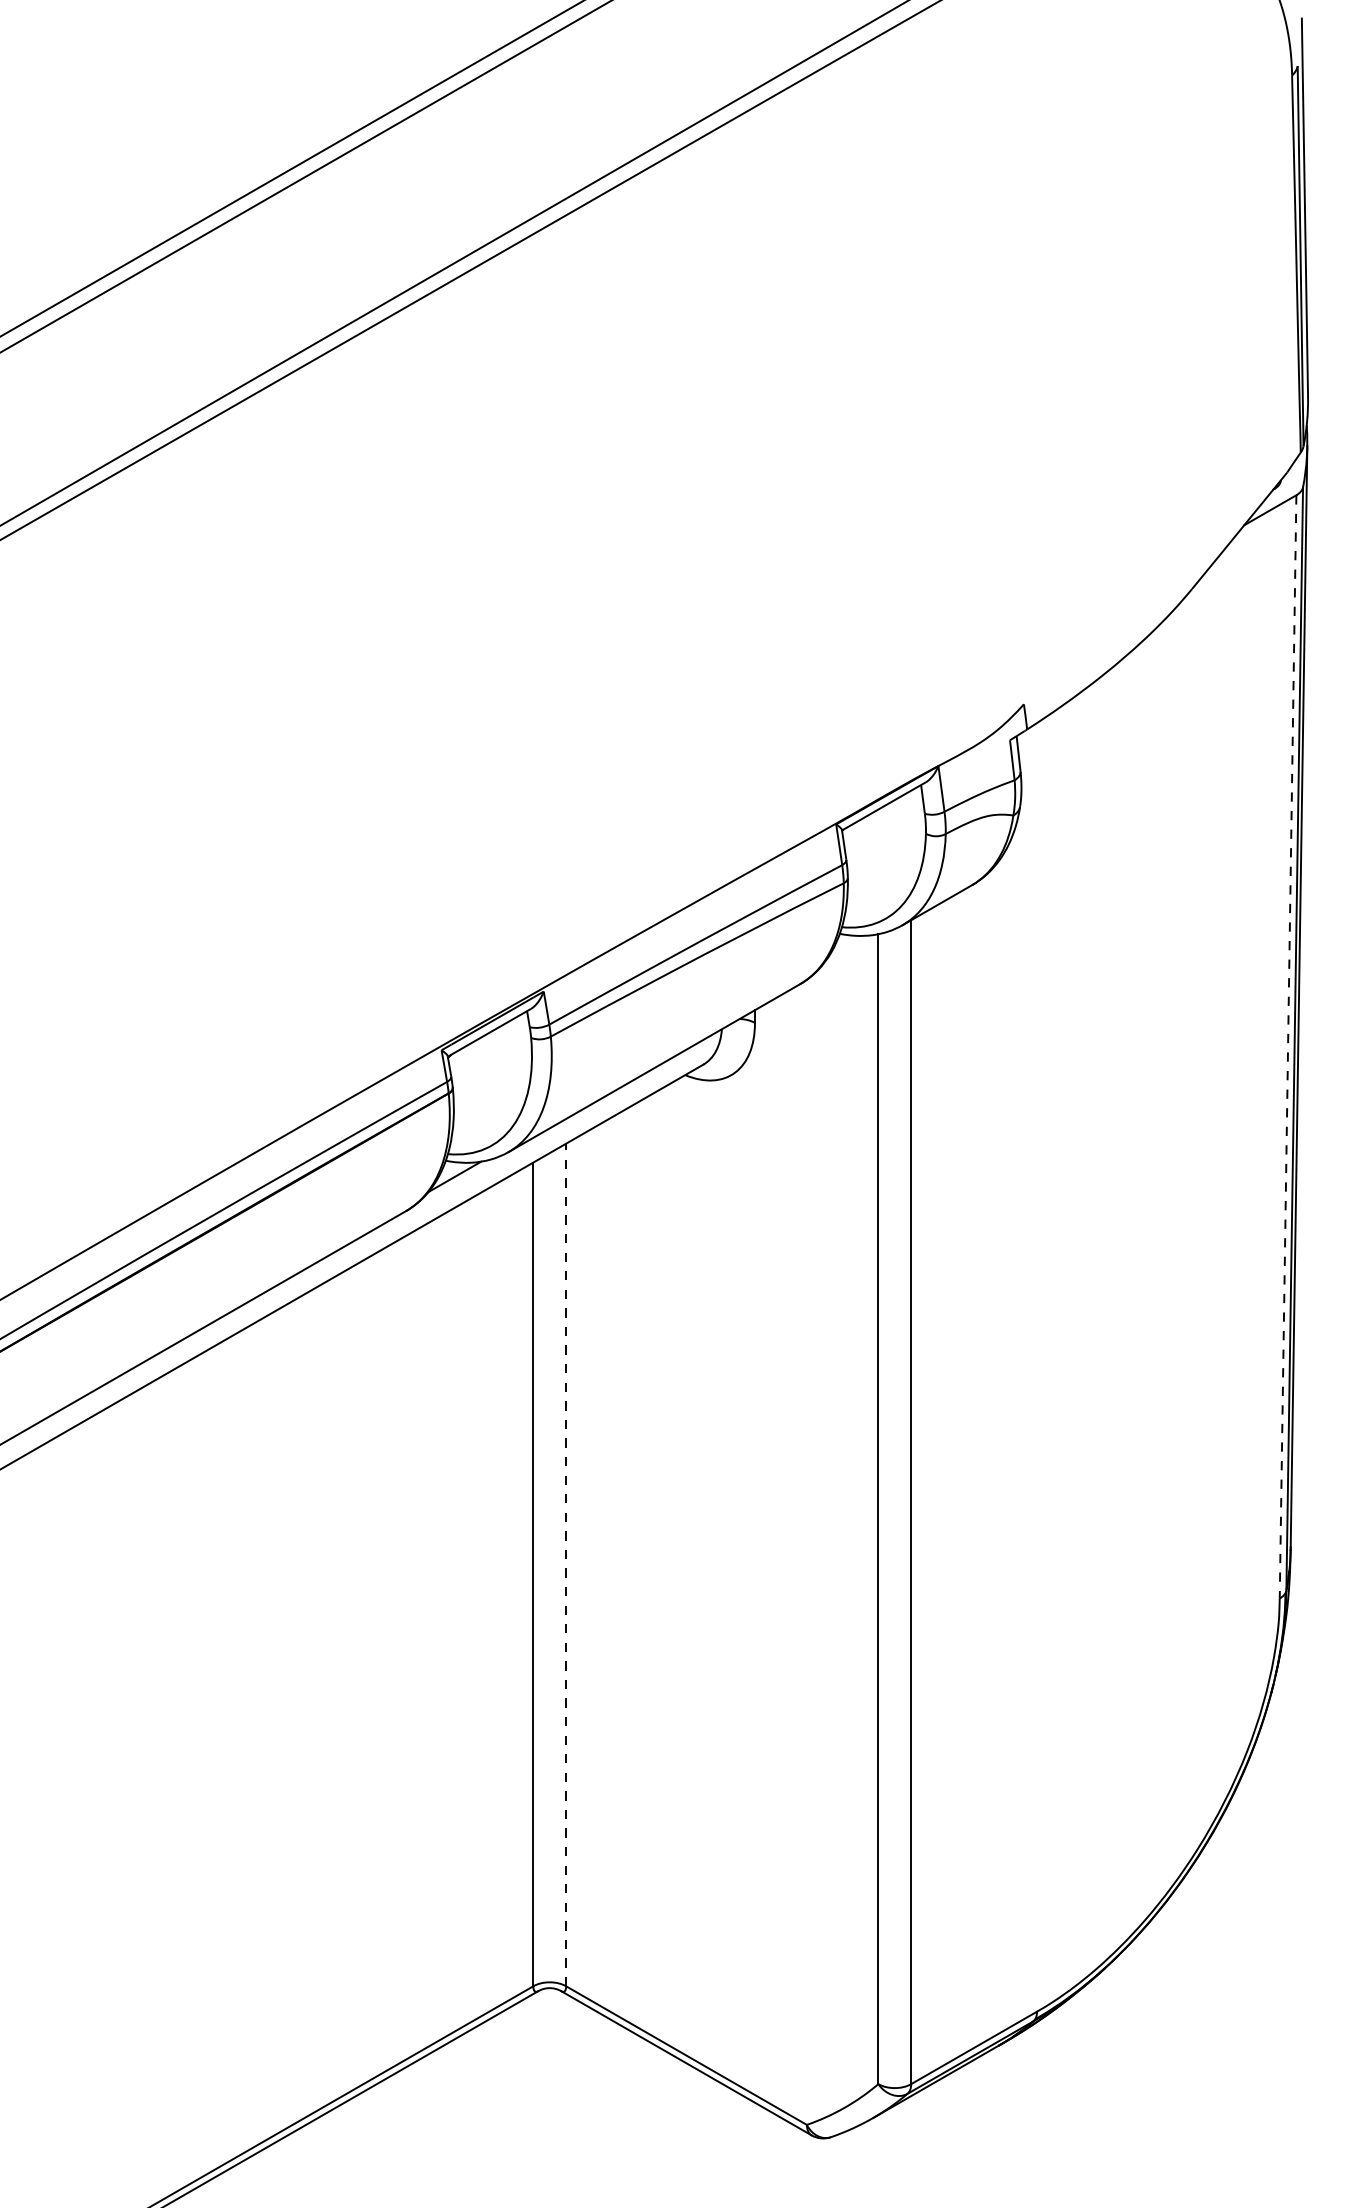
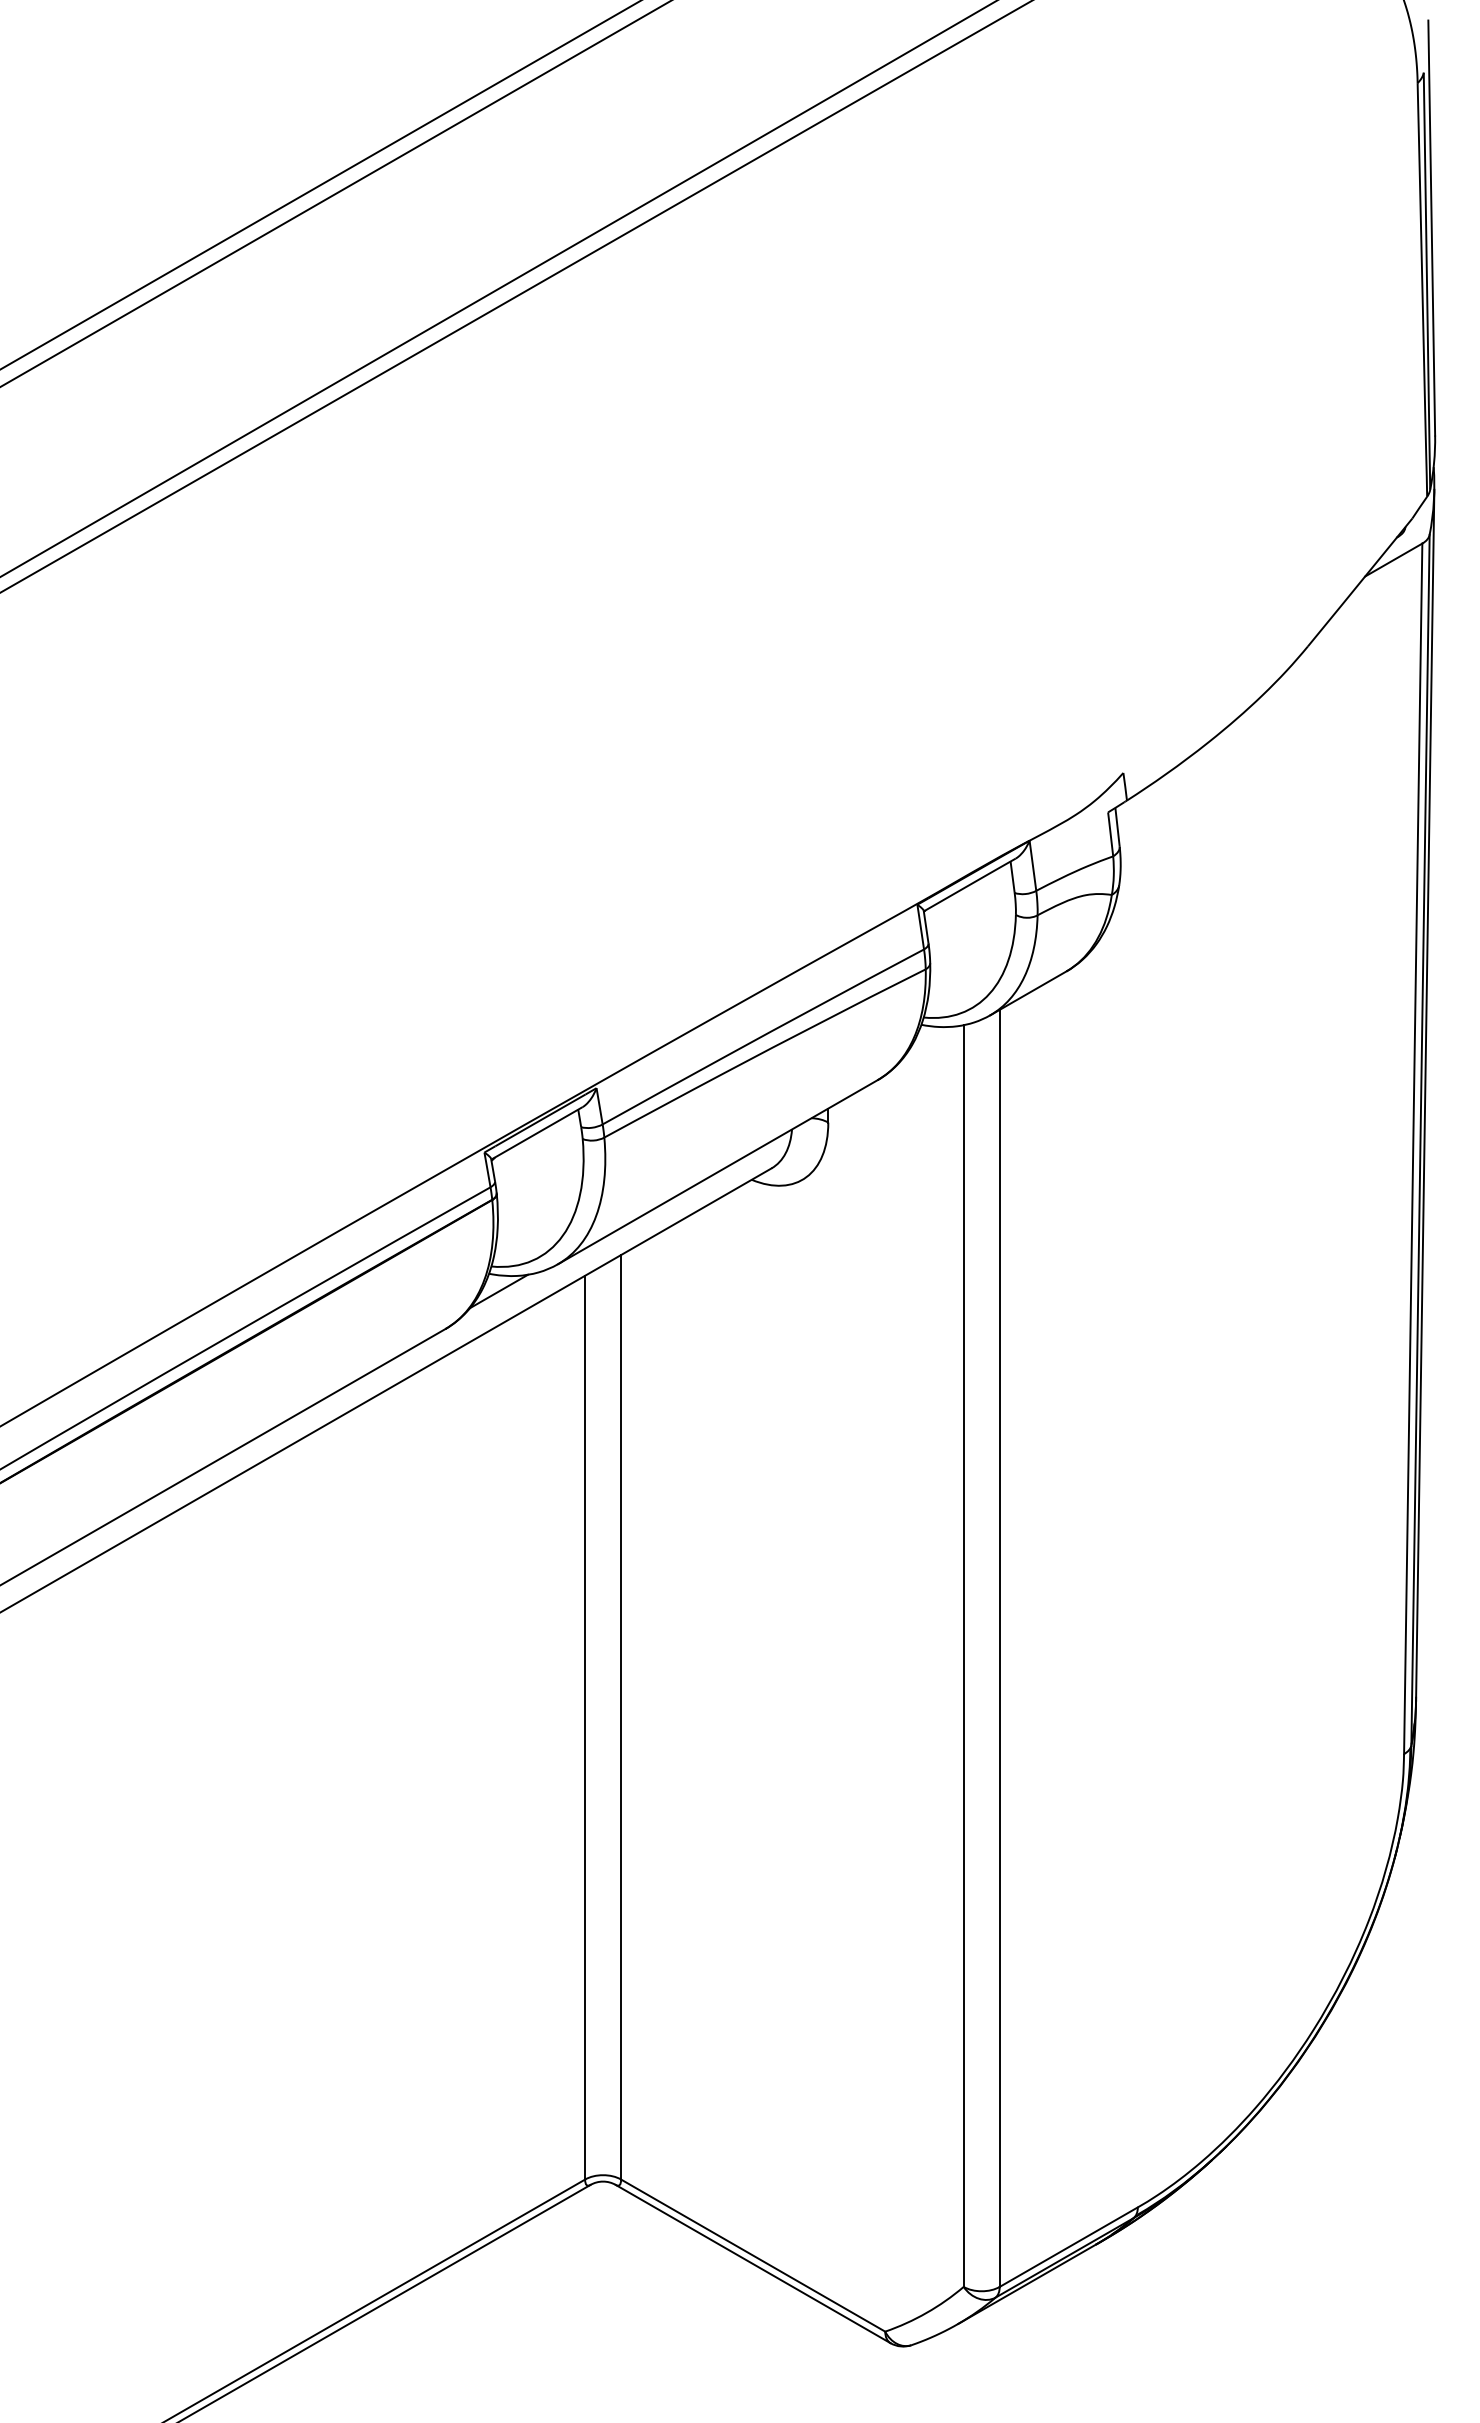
line: (1288, 1047) -> (1413, 1149), dashed -> solid
line: (566, 1564) -> (621, 1716), dashed -> solid

